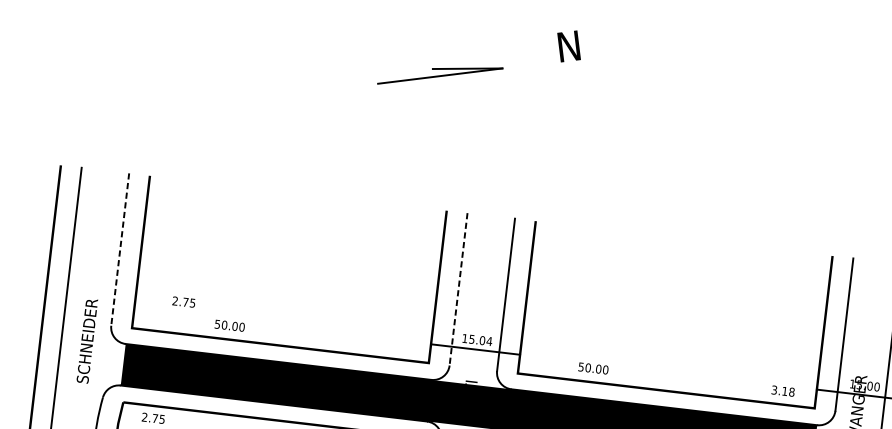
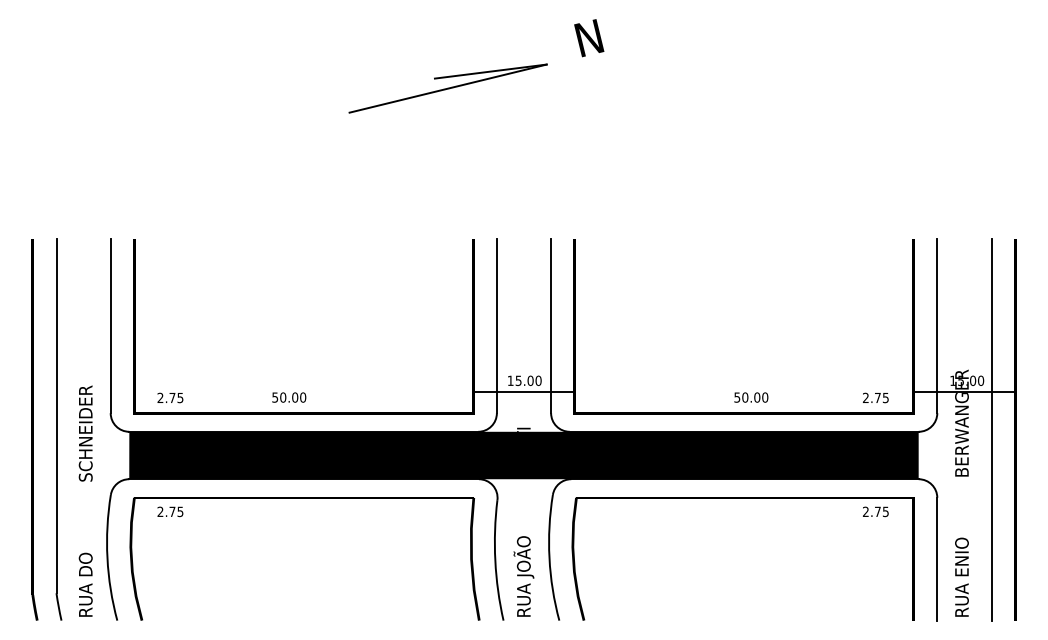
part: (439, 75) -> (447, 88), size x1.43
line: (120, 249) -> (110, 326), dashed -> solid
line: (458, 289) -> (496, 326), dashed -> solid
text: (184, 301) -> (170, 397), moved
text: (230, 325) -> (289, 397), moved
text: (489, 341) -> (538, 380), 15.04 -> 15.00
text: (593, 368) -> (751, 397), moved
text: (782, 390) -> (875, 397), 3.18 -> 2.75

